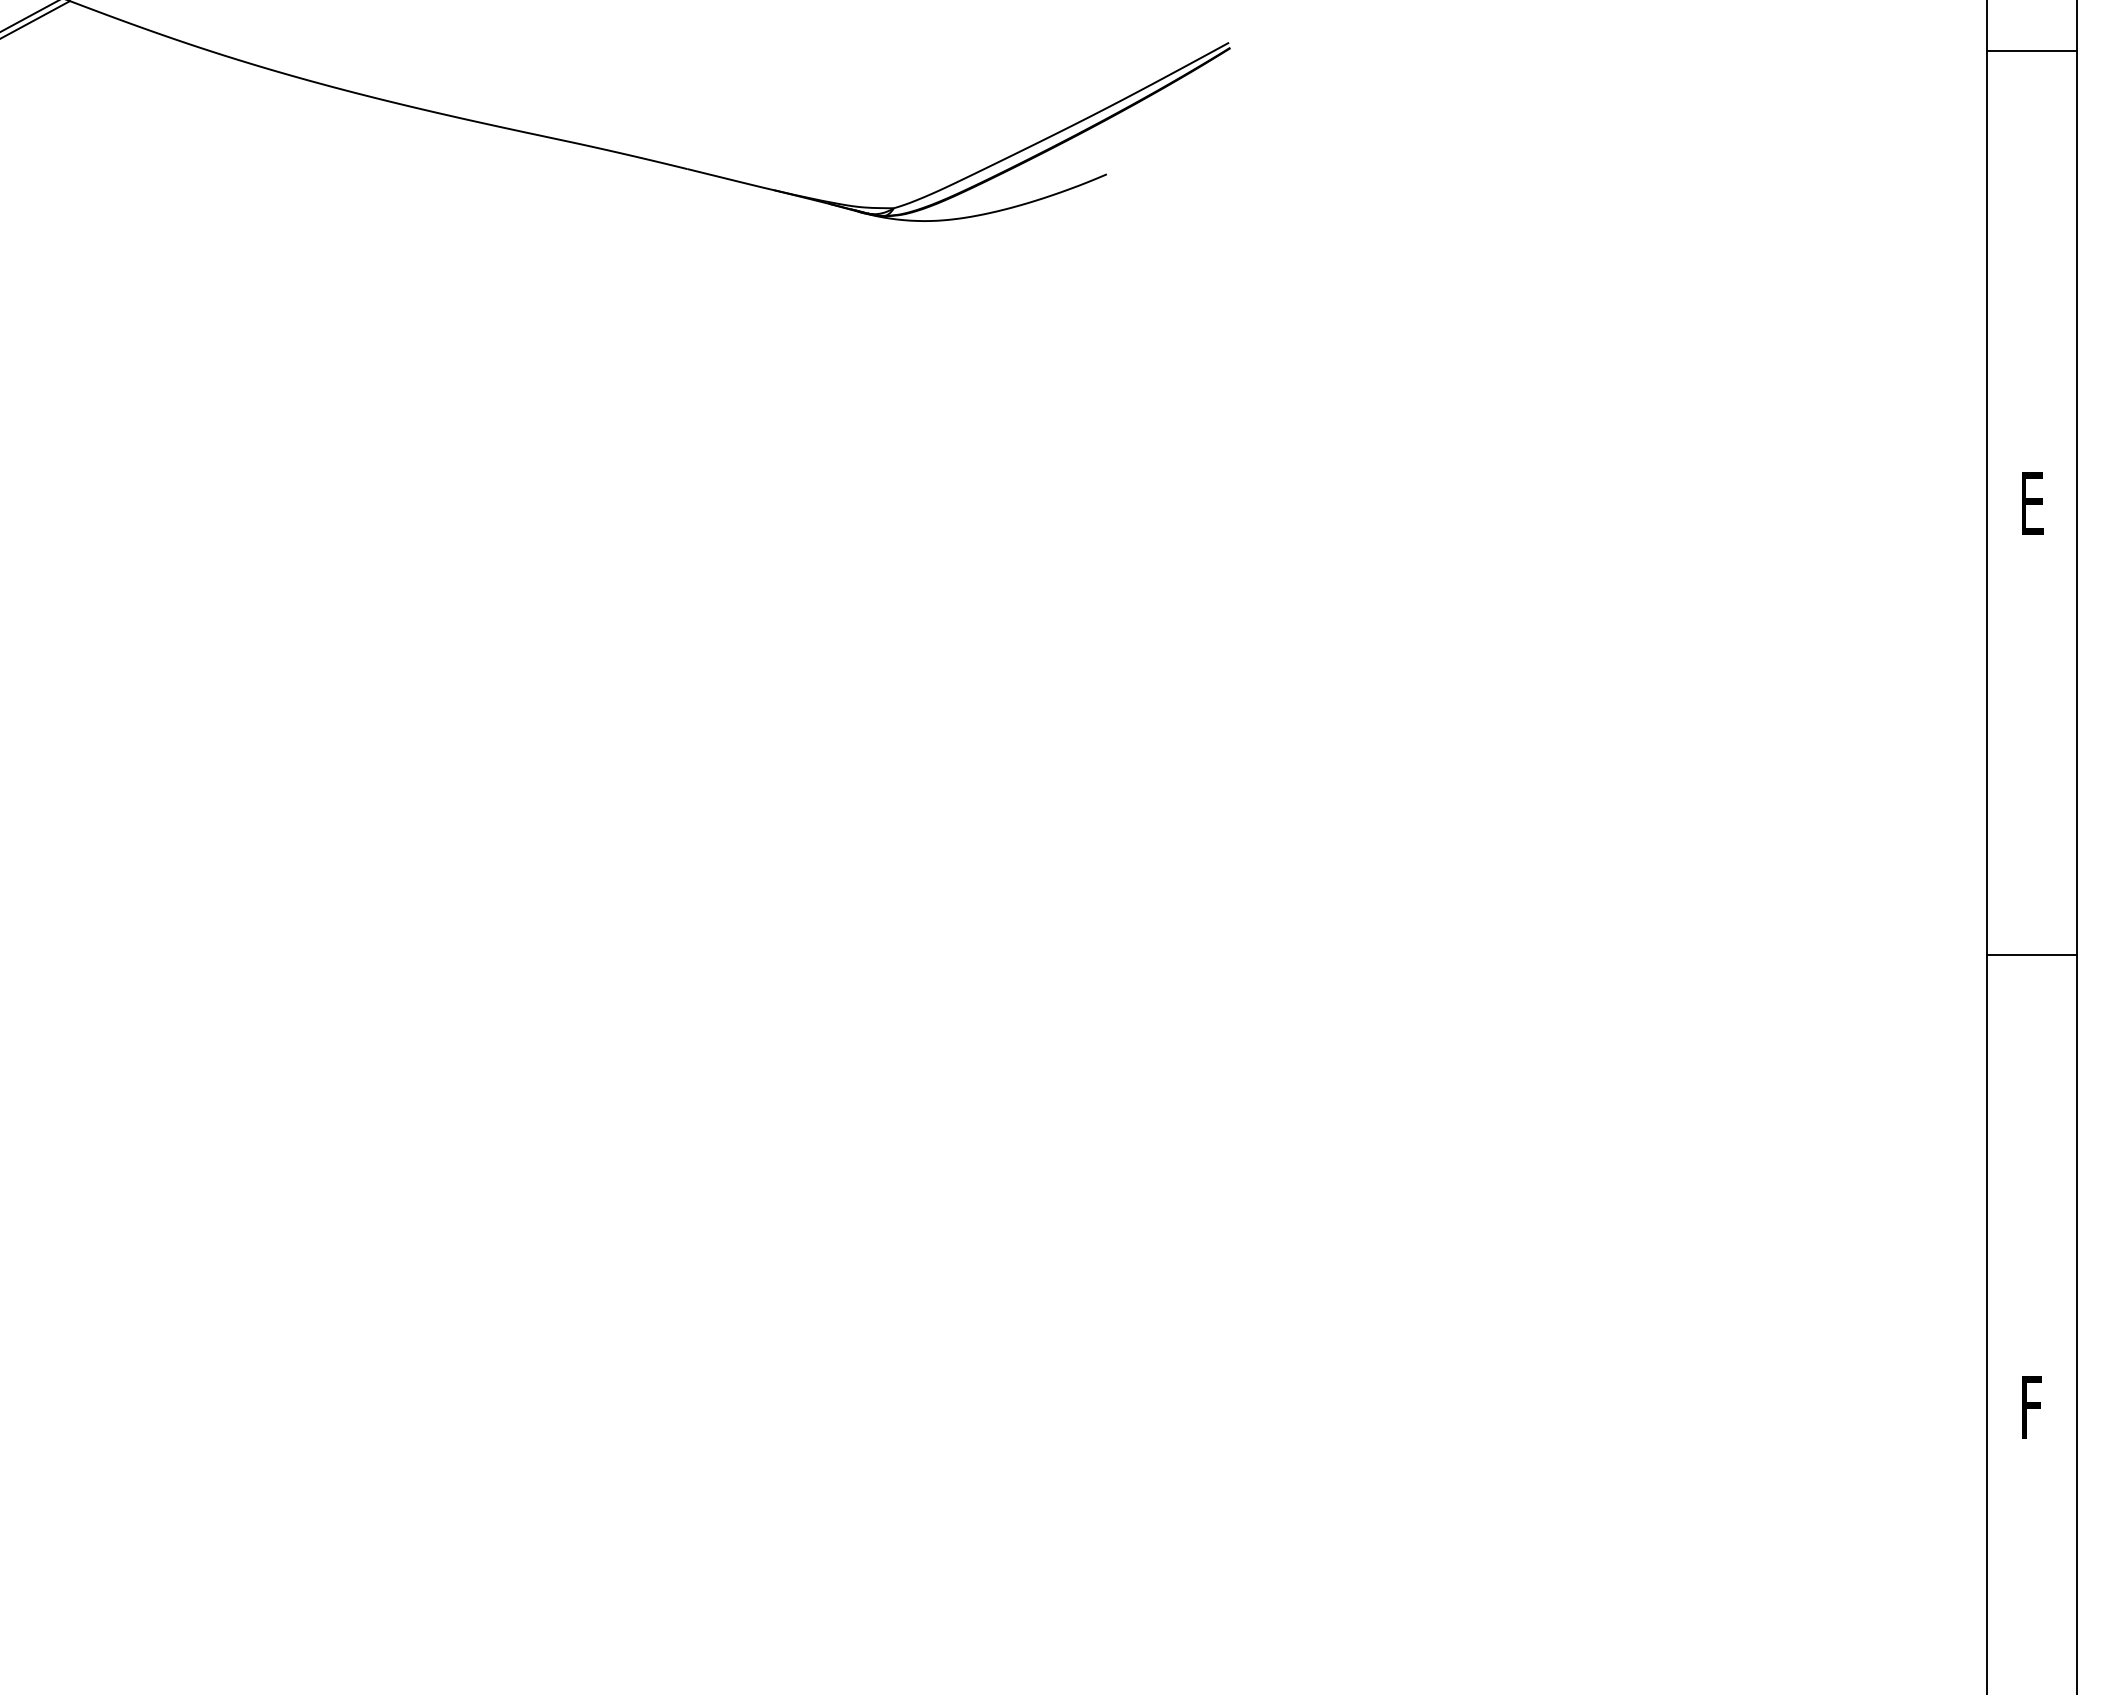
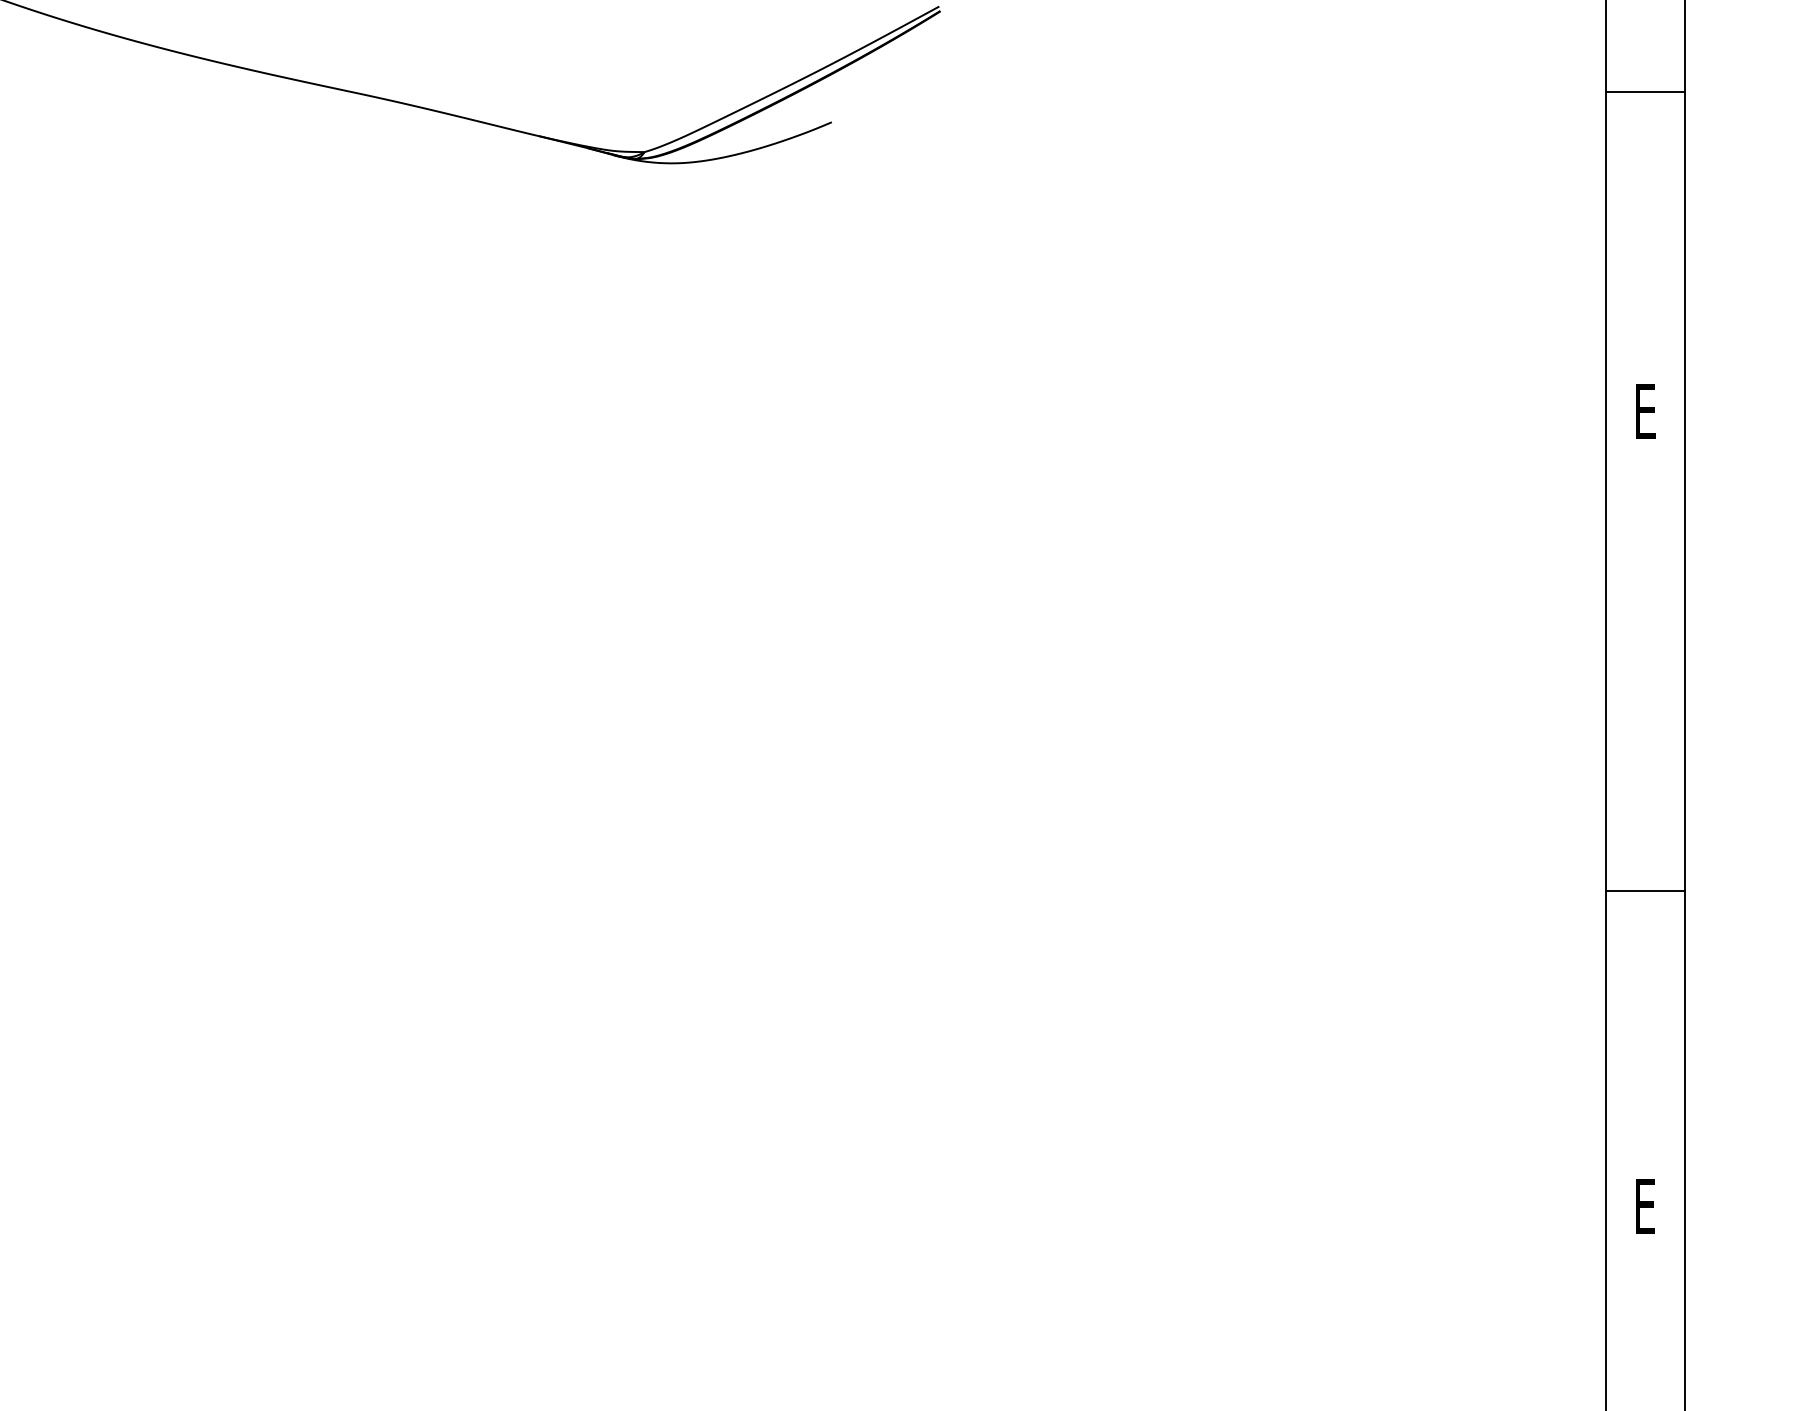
line: (2031, 51) -> (1644, 92), moved
line: (2031, 955) -> (1644, 890), moved
text: (2031, 1407) -> (1644, 1206), F -> E

